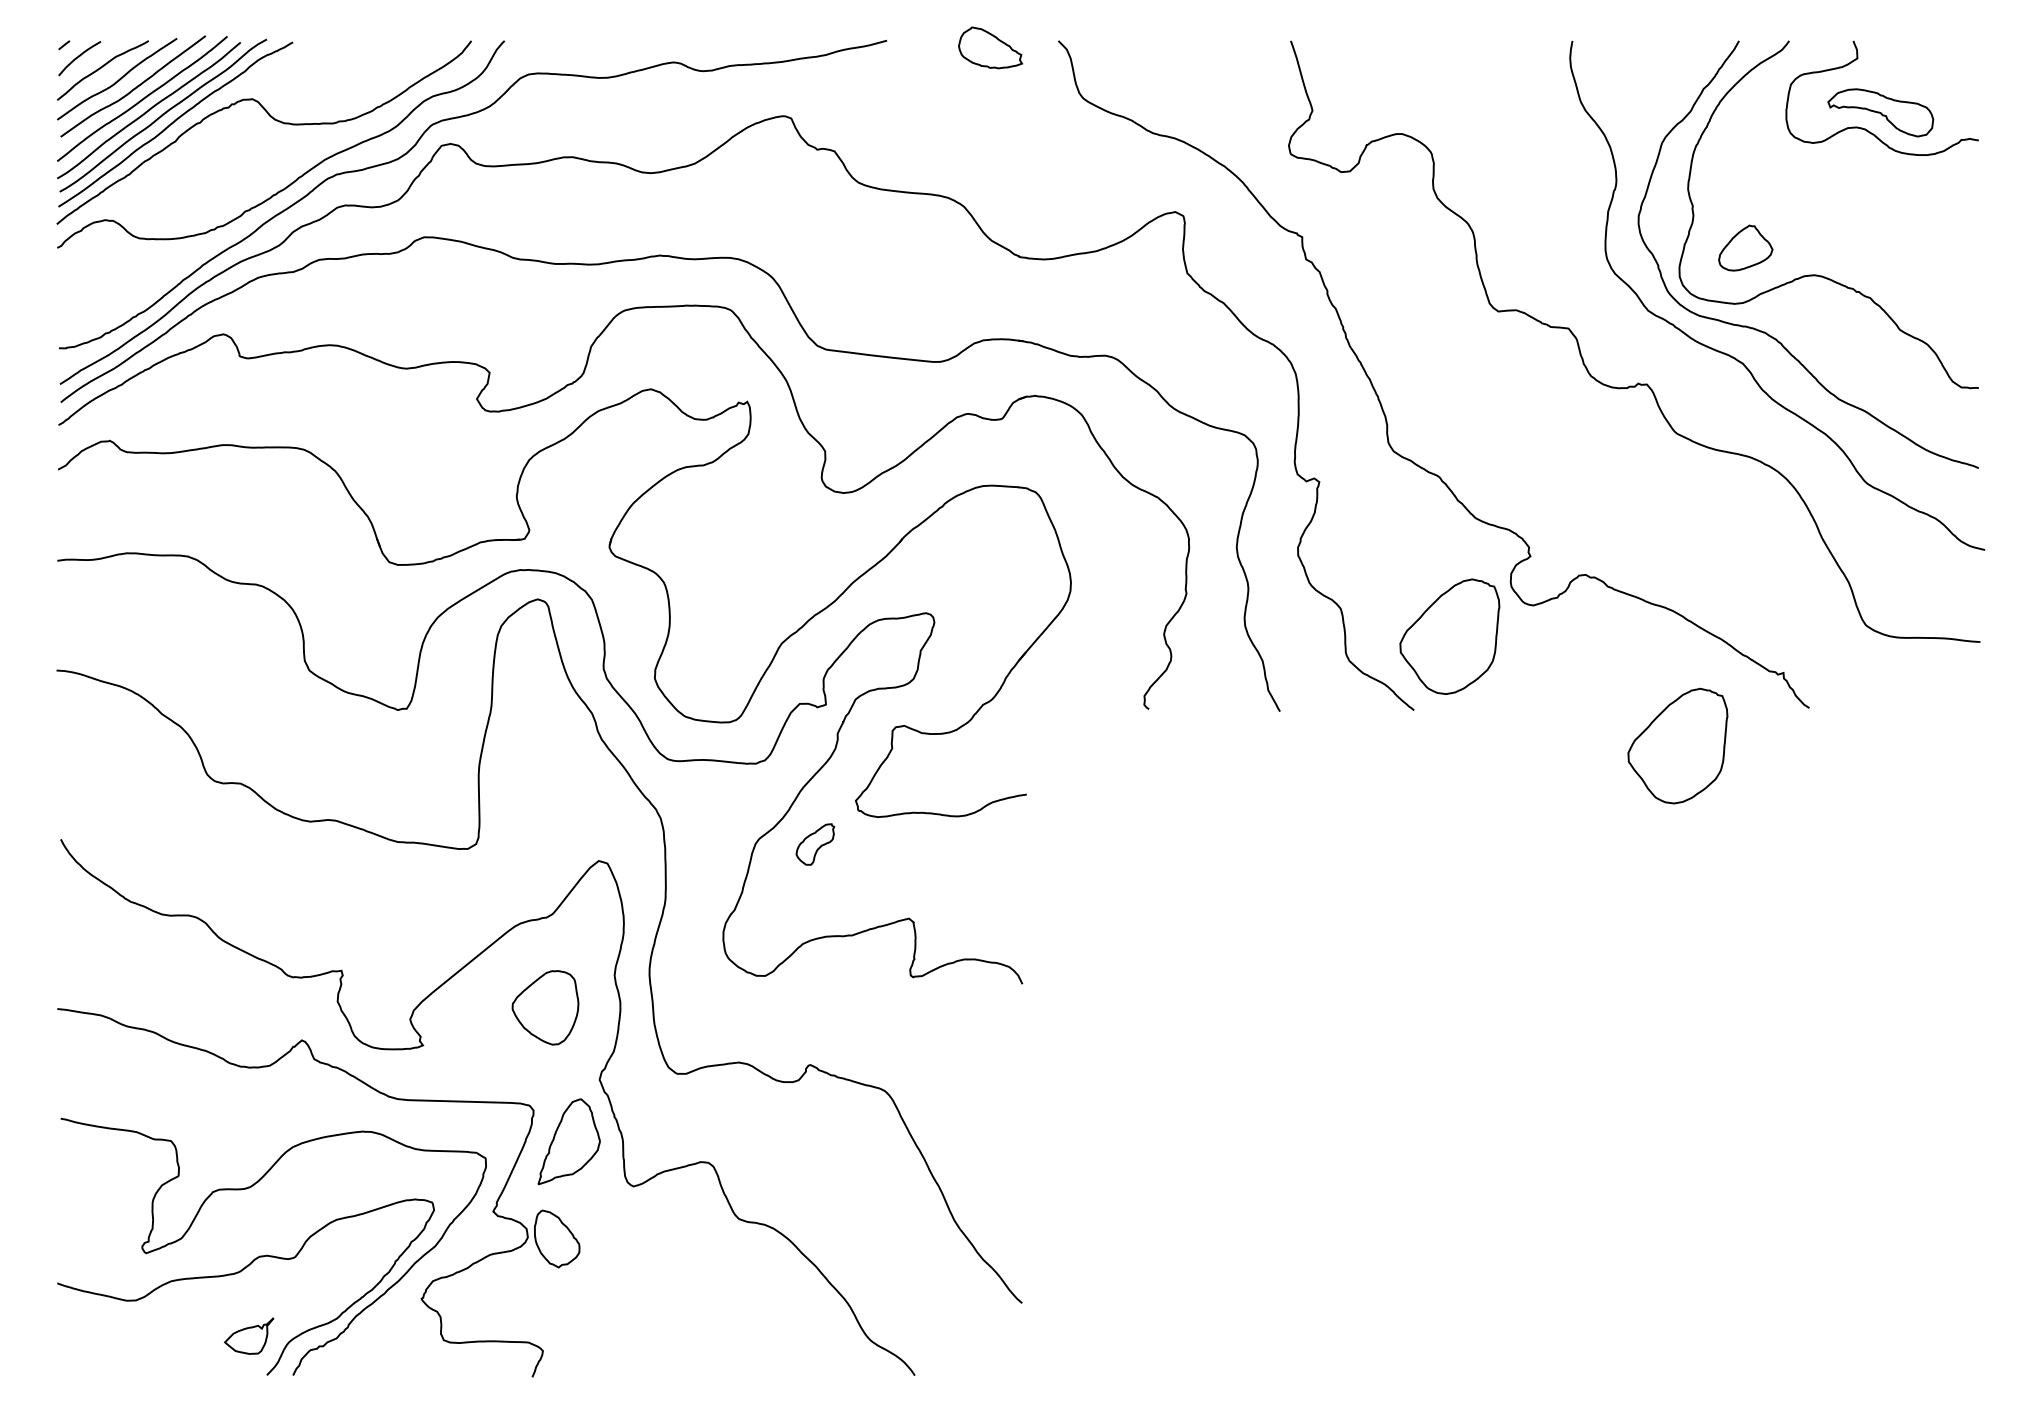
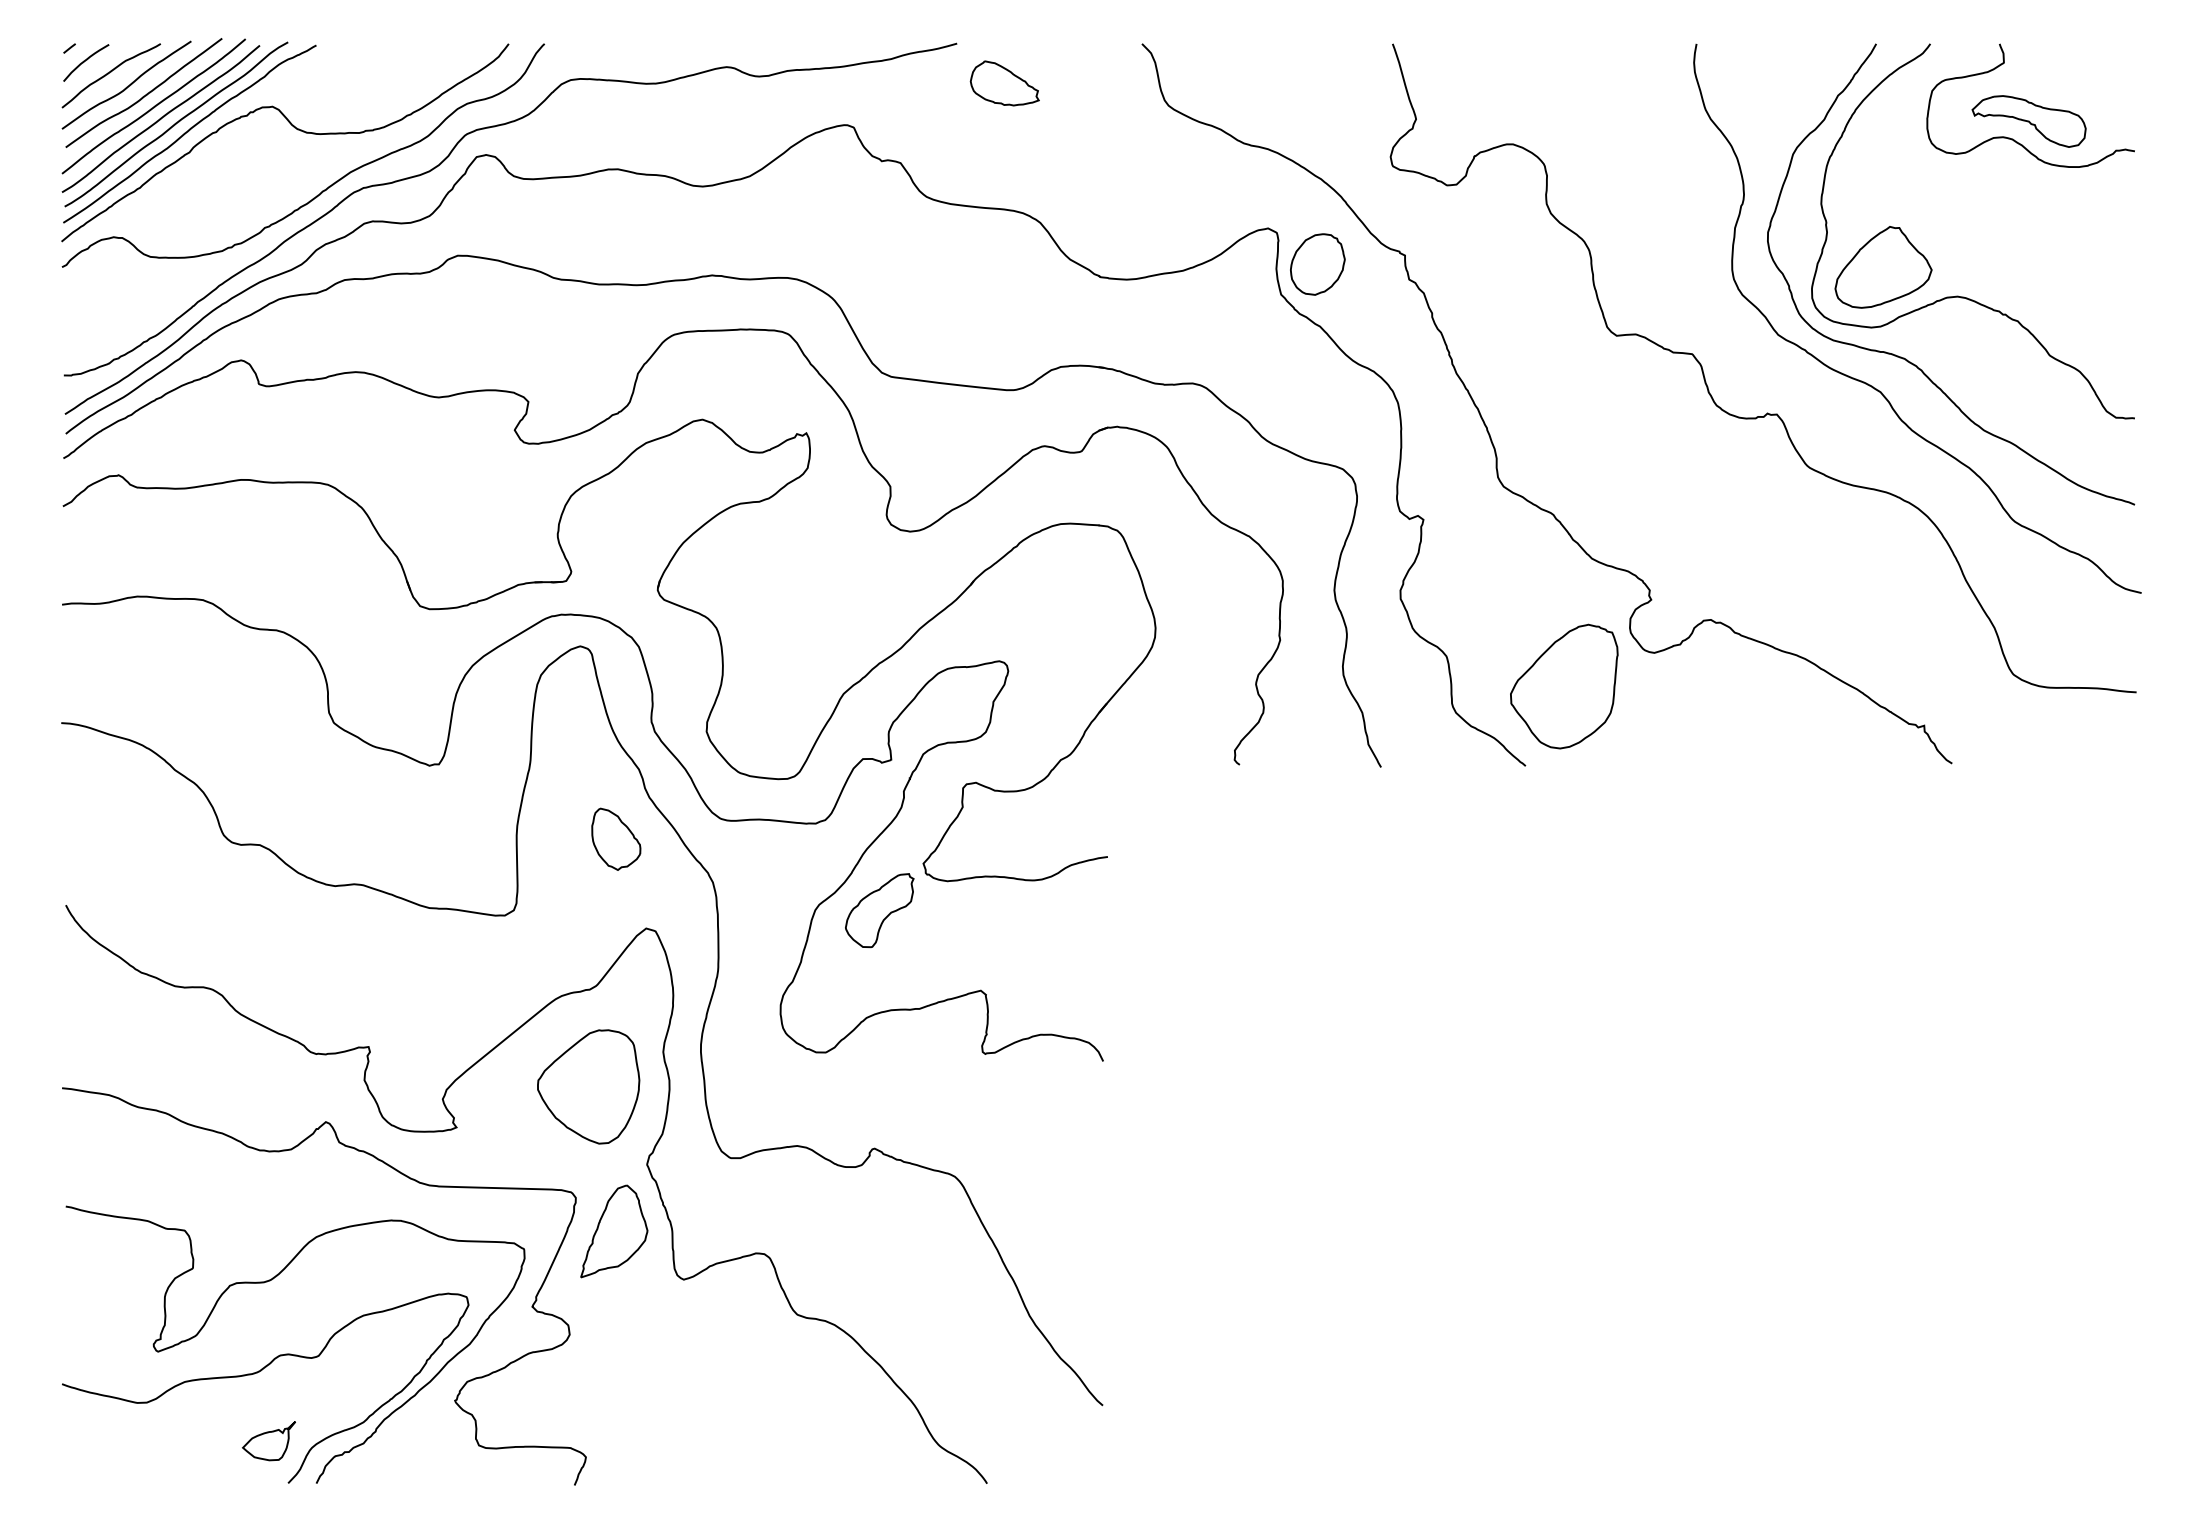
part: (990, 47) -> (1004, 83), moved
part: (1221, 245) -> (1317, 264), added
part: (1745, 248) -> (1883, 267), size x1.67
part: (1678, 746) -> (1810, 804), removed
part: (815, 844) -> (879, 910), size x1.67
part: (545, 1007) -> (588, 1086), size x1.43
part: (557, 1238) -> (616, 838), moved

